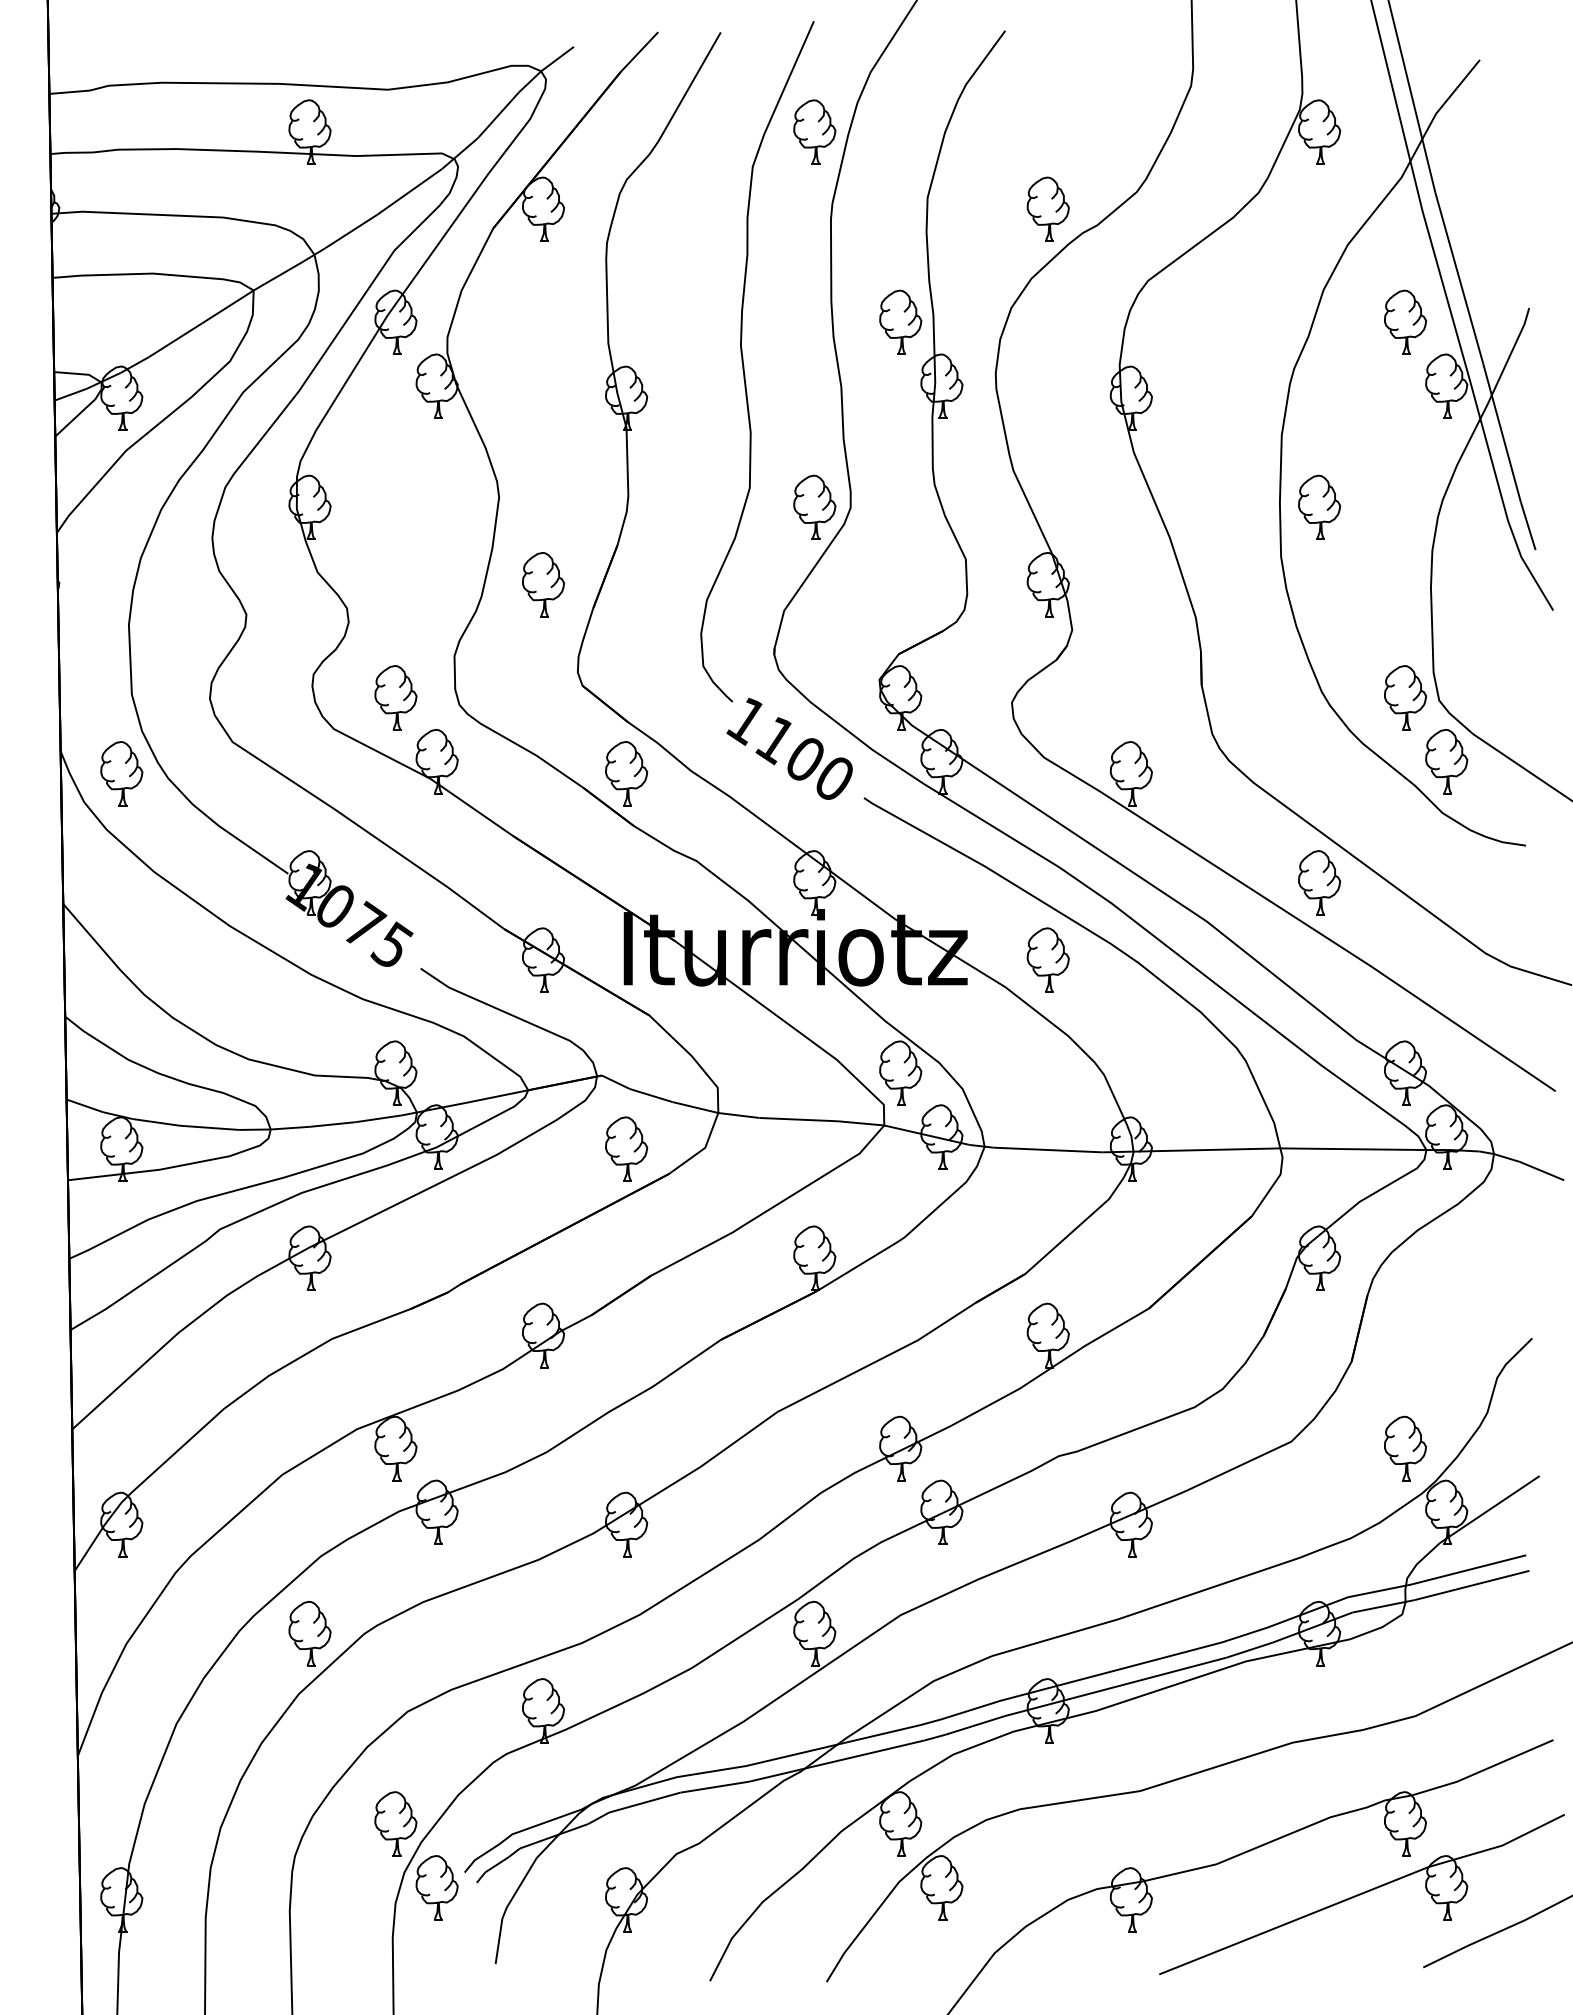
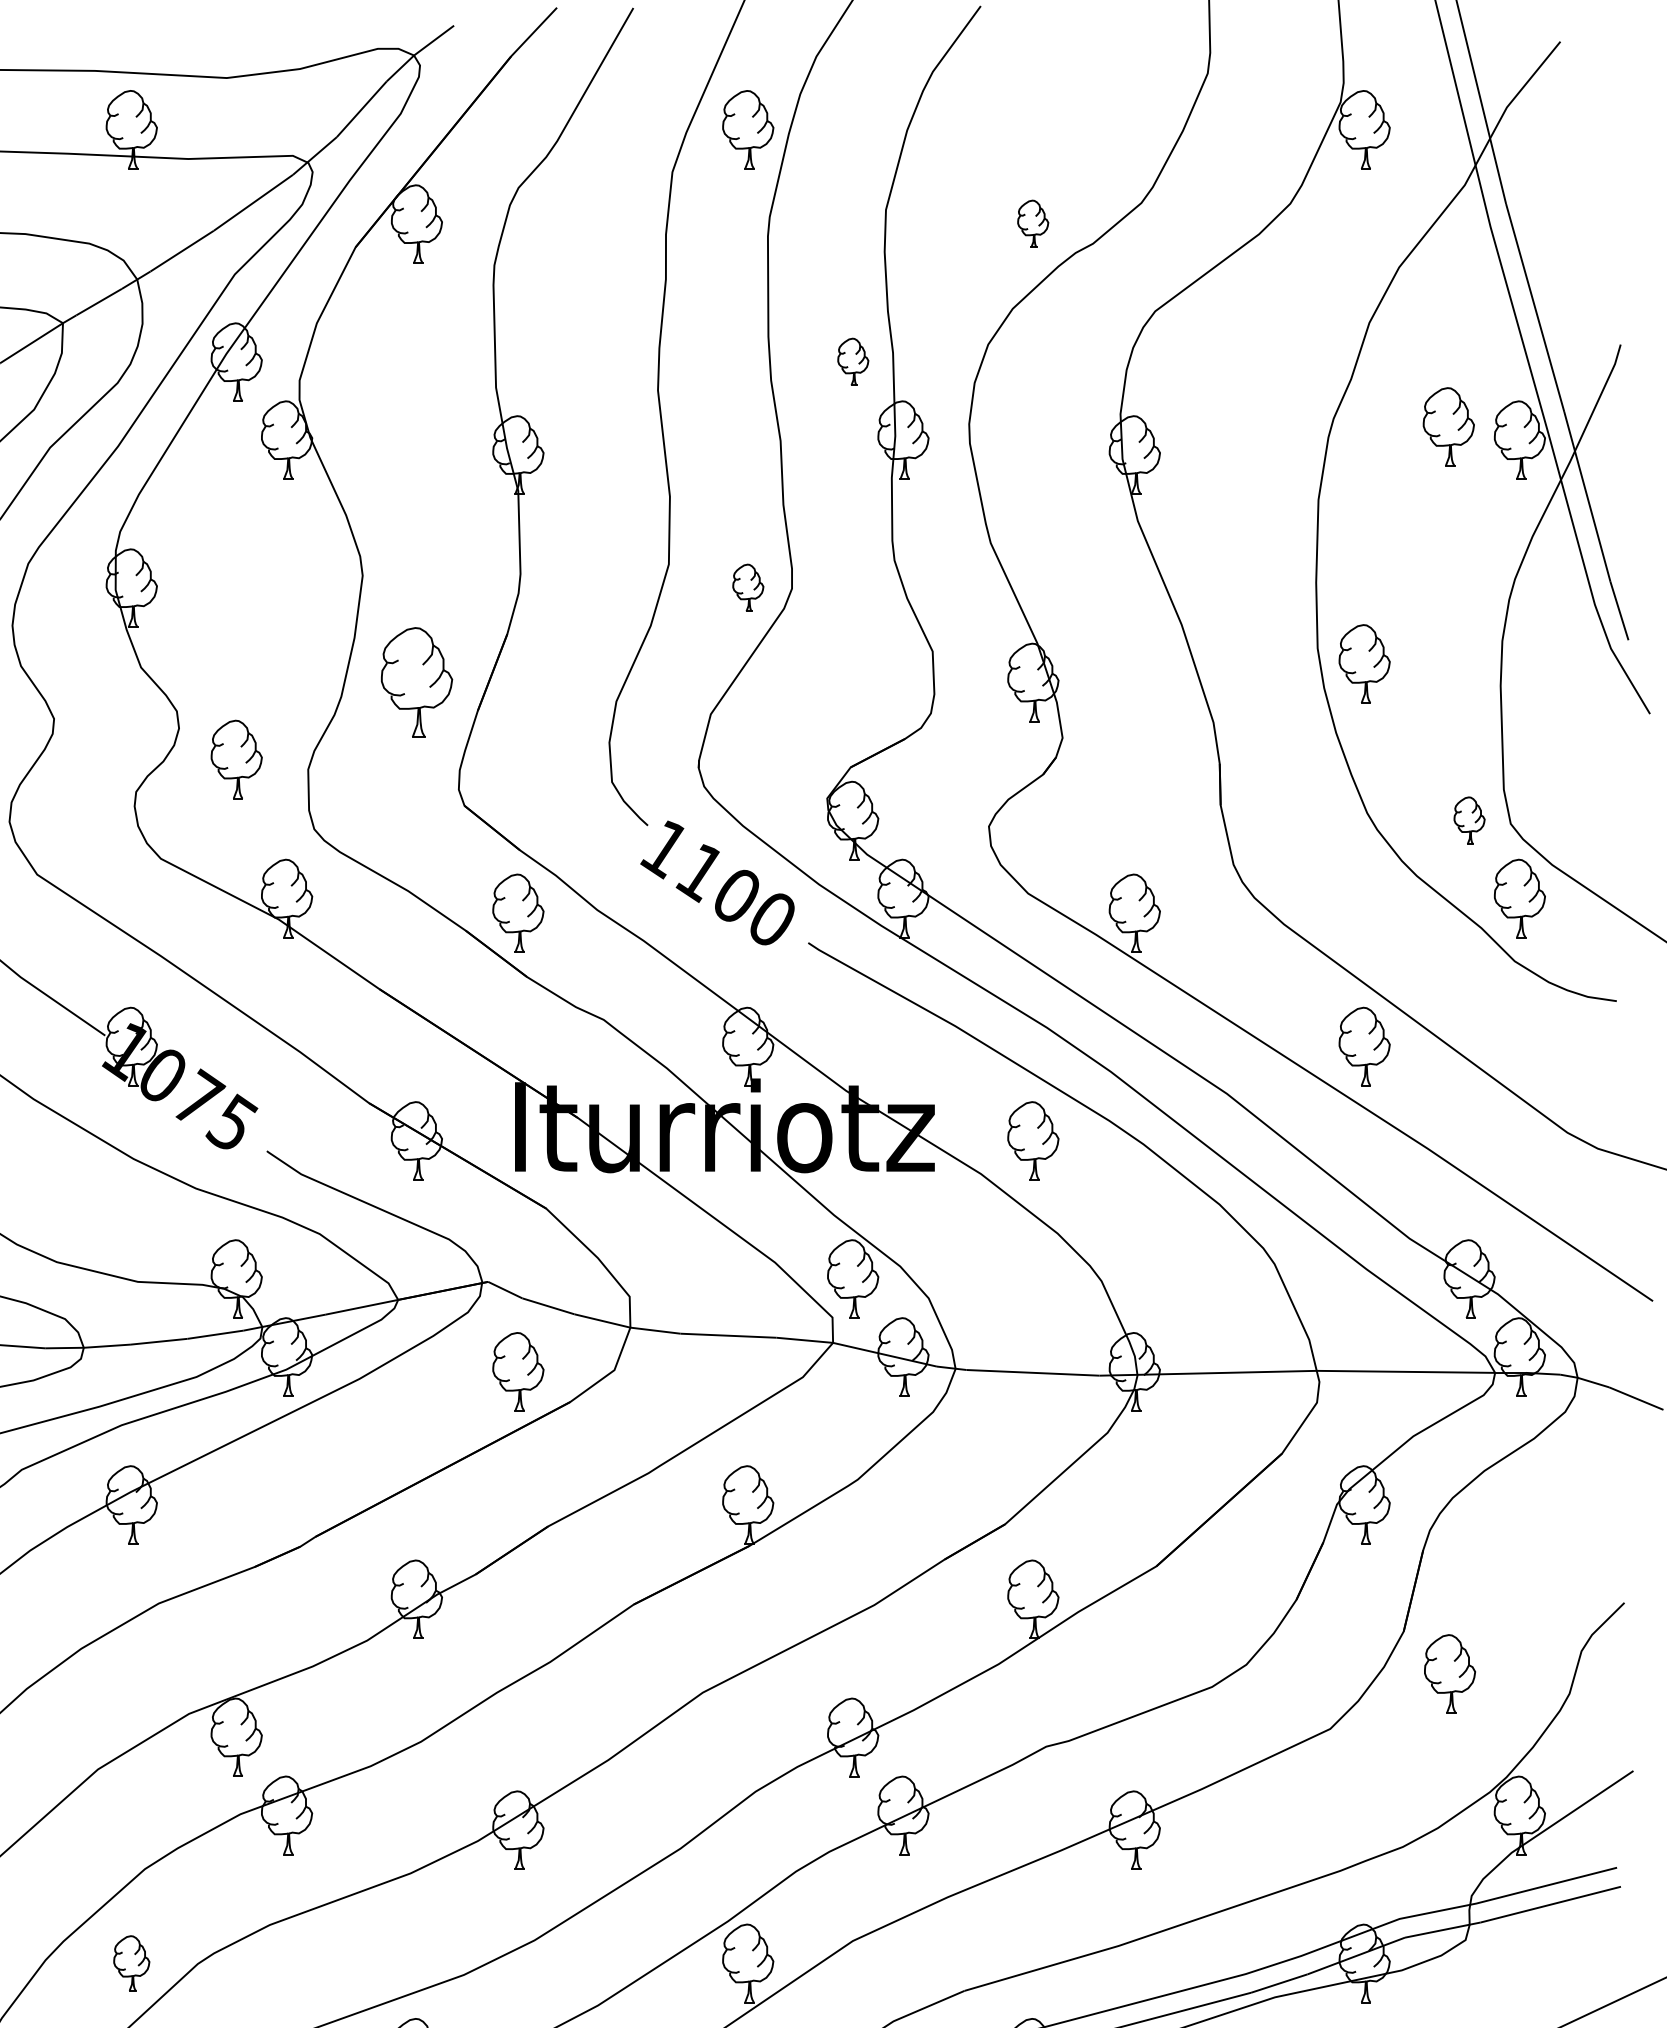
part: (1047, 208) -> (1032, 223), size x0.6
part: (900, 321) -> (852, 361), size x0.6
part: (1405, 321) -> (1448, 425), moved
part: (814, 506) -> (747, 586), size x0.6
part: (1319, 506) -> (1364, 662), moved
part: (543, 584) -> (416, 682), size x1.4
part: (395, 697) -> (236, 759), moved
part: (1405, 697) -> (1469, 820), size x0.6
part: (1405, 1448) -> (1450, 1673), moved
part: (309, 1633) -> (131, 1963), size x0.7

